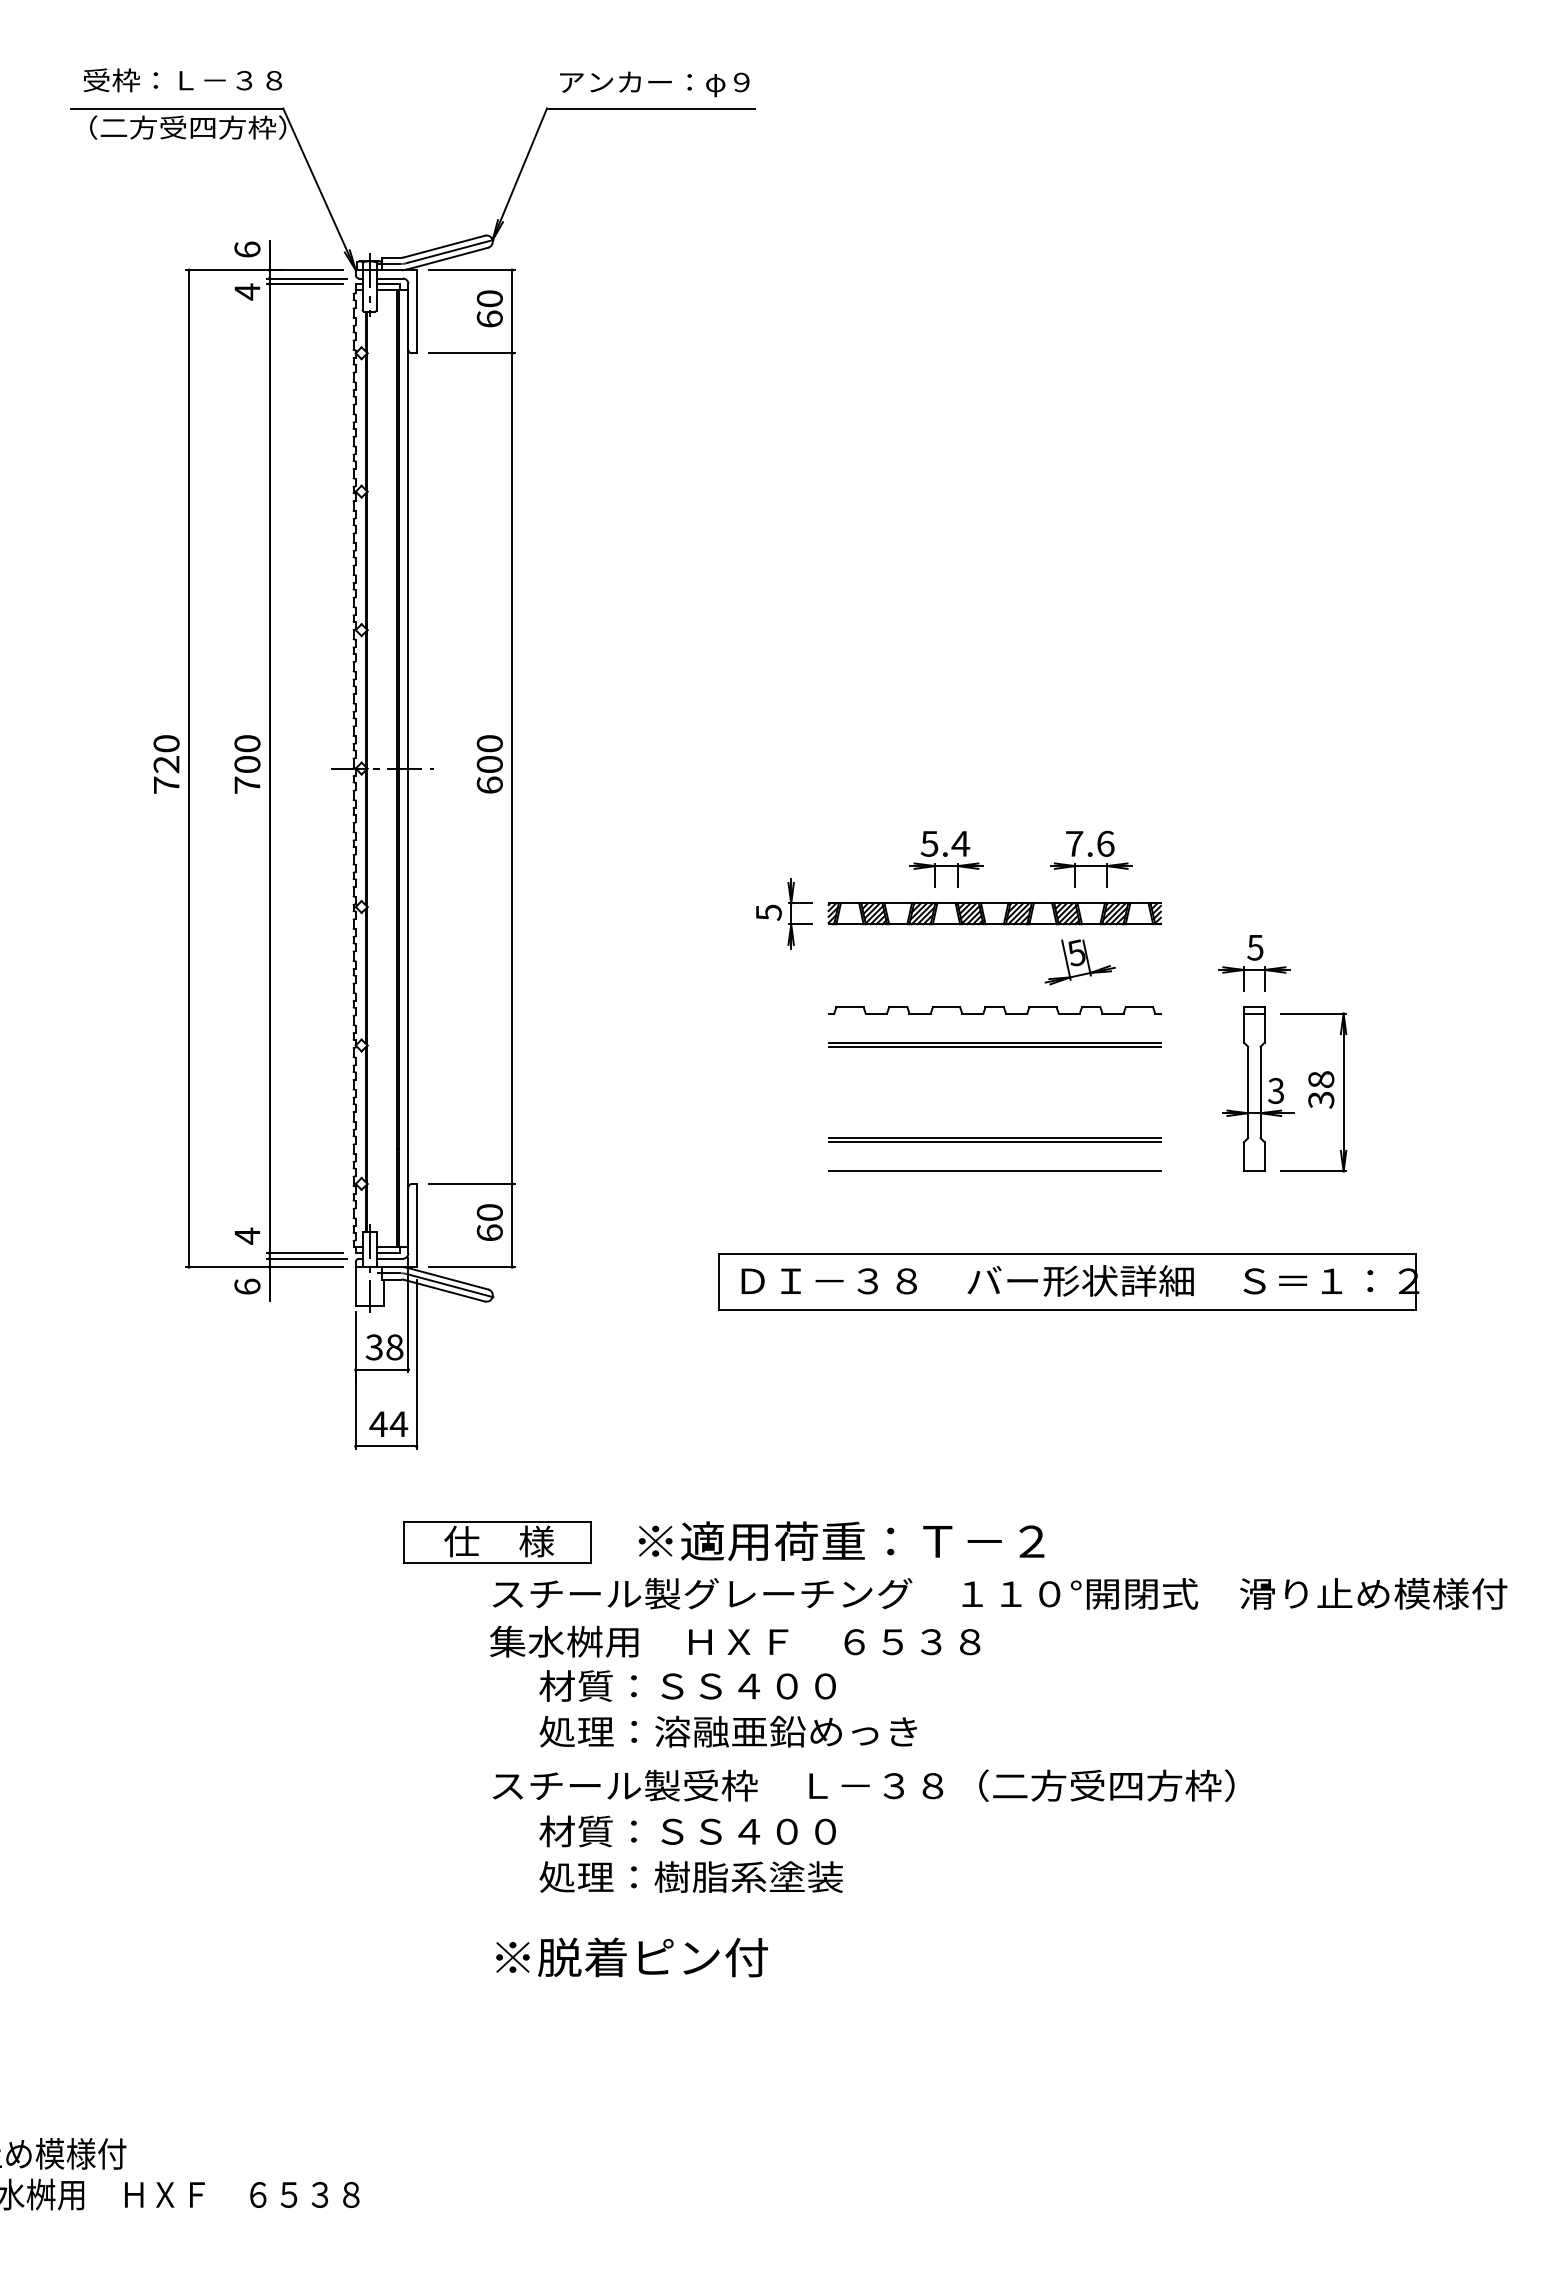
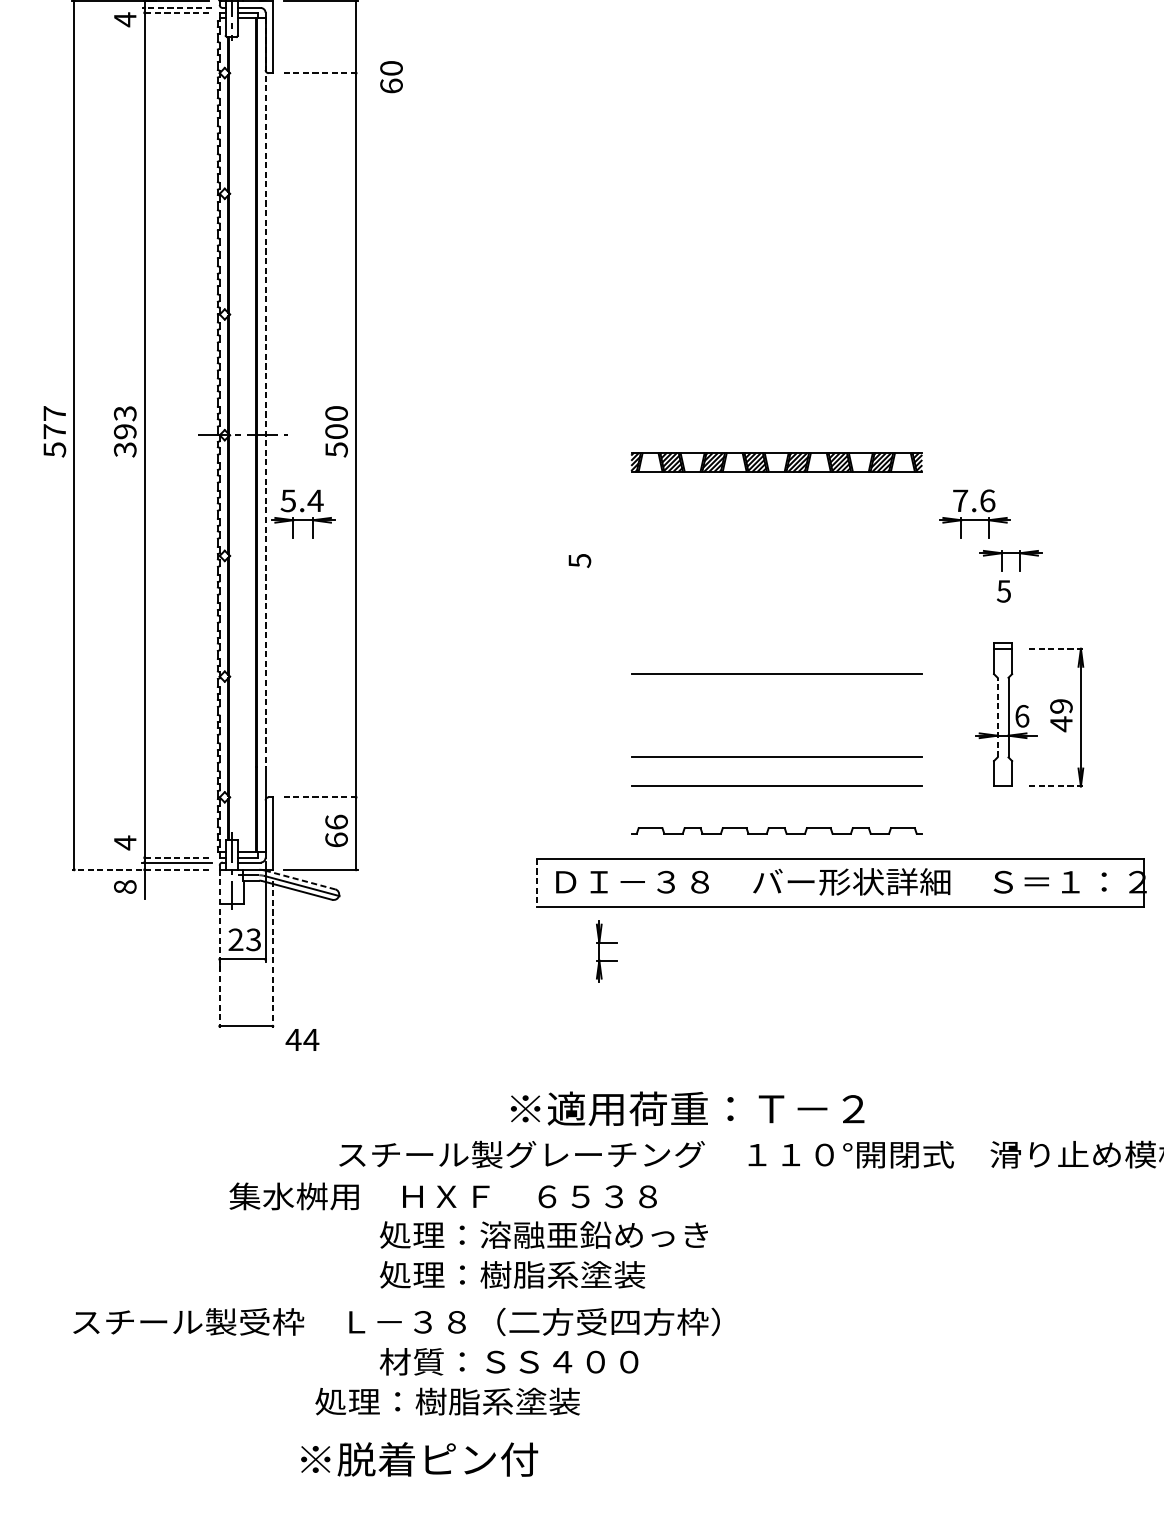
line: (307, 278) -> (177, 7), solid -> dashed
line: (304, 284) -> (175, 13), solid -> dashed
text: (489, 308) -> (391, 76), moved
line: (471, 353) -> (320, 73), solid -> dashed
line: (408, 720) -> (265, 393), solid -> dashed
text: (166, 764) -> (54, 431), 720 -> 577
text: (247, 764) -> (125, 431), 700 -> 393
text: (489, 785) -> (336, 449), 600 -> 500
part: (1091, 858) -> (975, 513), moved
part: (946, 859) -> (303, 514), moved
part: (791, 913) -> (599, 951), moved
part: (994, 913) -> (776, 462), moved
part: (1079, 962) -> (850, 604), removed
part: (1254, 970) -> (1011, 553), moved
part: (994, 1010) -> (776, 830), moved
line: (1313, 1013) -> (1054, 648), solid -> dashed
line: (994, 1046) -> (776, 677), removed
text: (1321, 1090) -> (1061, 715), 38 -> 49
text: (1276, 1091) -> (1022, 716), 3 -> 6
line: (1248, 1092) -> (997, 717), solid -> dashed
line: (994, 1142) -> (776, 761), removed
line: (1313, 1171) -> (1054, 786), solid -> dashed
line: (471, 1183) -> (320, 796), solid -> dashed
text: (489, 1212) -> (336, 822), 60 -> 66
line: (304, 1253) -> (175, 857), solid -> dashed
line: (264, 1267) -> (140, 870), solid -> dashed
line: (447, 1278) -> (299, 879), solid -> dashed
line: (719, 1282) -> (536, 883), solid -> dashed
text: (247, 1286) -> (125, 886), 6 -> 8
line: (355, 1286) -> (219, 886), solid -> dashed
text: (384, 1347) -> (244, 939), 38 -> 23
line: (416, 1364) -> (272, 954), solid -> dashed
line: (355, 1380) -> (219, 968), solid -> dashed
text: (388, 1423) -> (302, 1039), moved
text: (841, 1540) -> (687, 1108), moved
part: (497, 1542) -> (343, 1109), removed
text: (735, 1641) -> (443, 1196), moved
text: (727, 1685) -> (543, 1234), 材質：ＳＳ４００ -> 処理：溶融亜鉛めっき
text: (785, 1731) -> (594, 1274), 処理：溶融亜鉛めっき -> 処理：樹脂系塗装
text: (863, 1785) -> (396, 1321), moved
text: (690, 1876) -> (447, 1401), moved
text: (631, 1957) -> (419, 1459), moved

